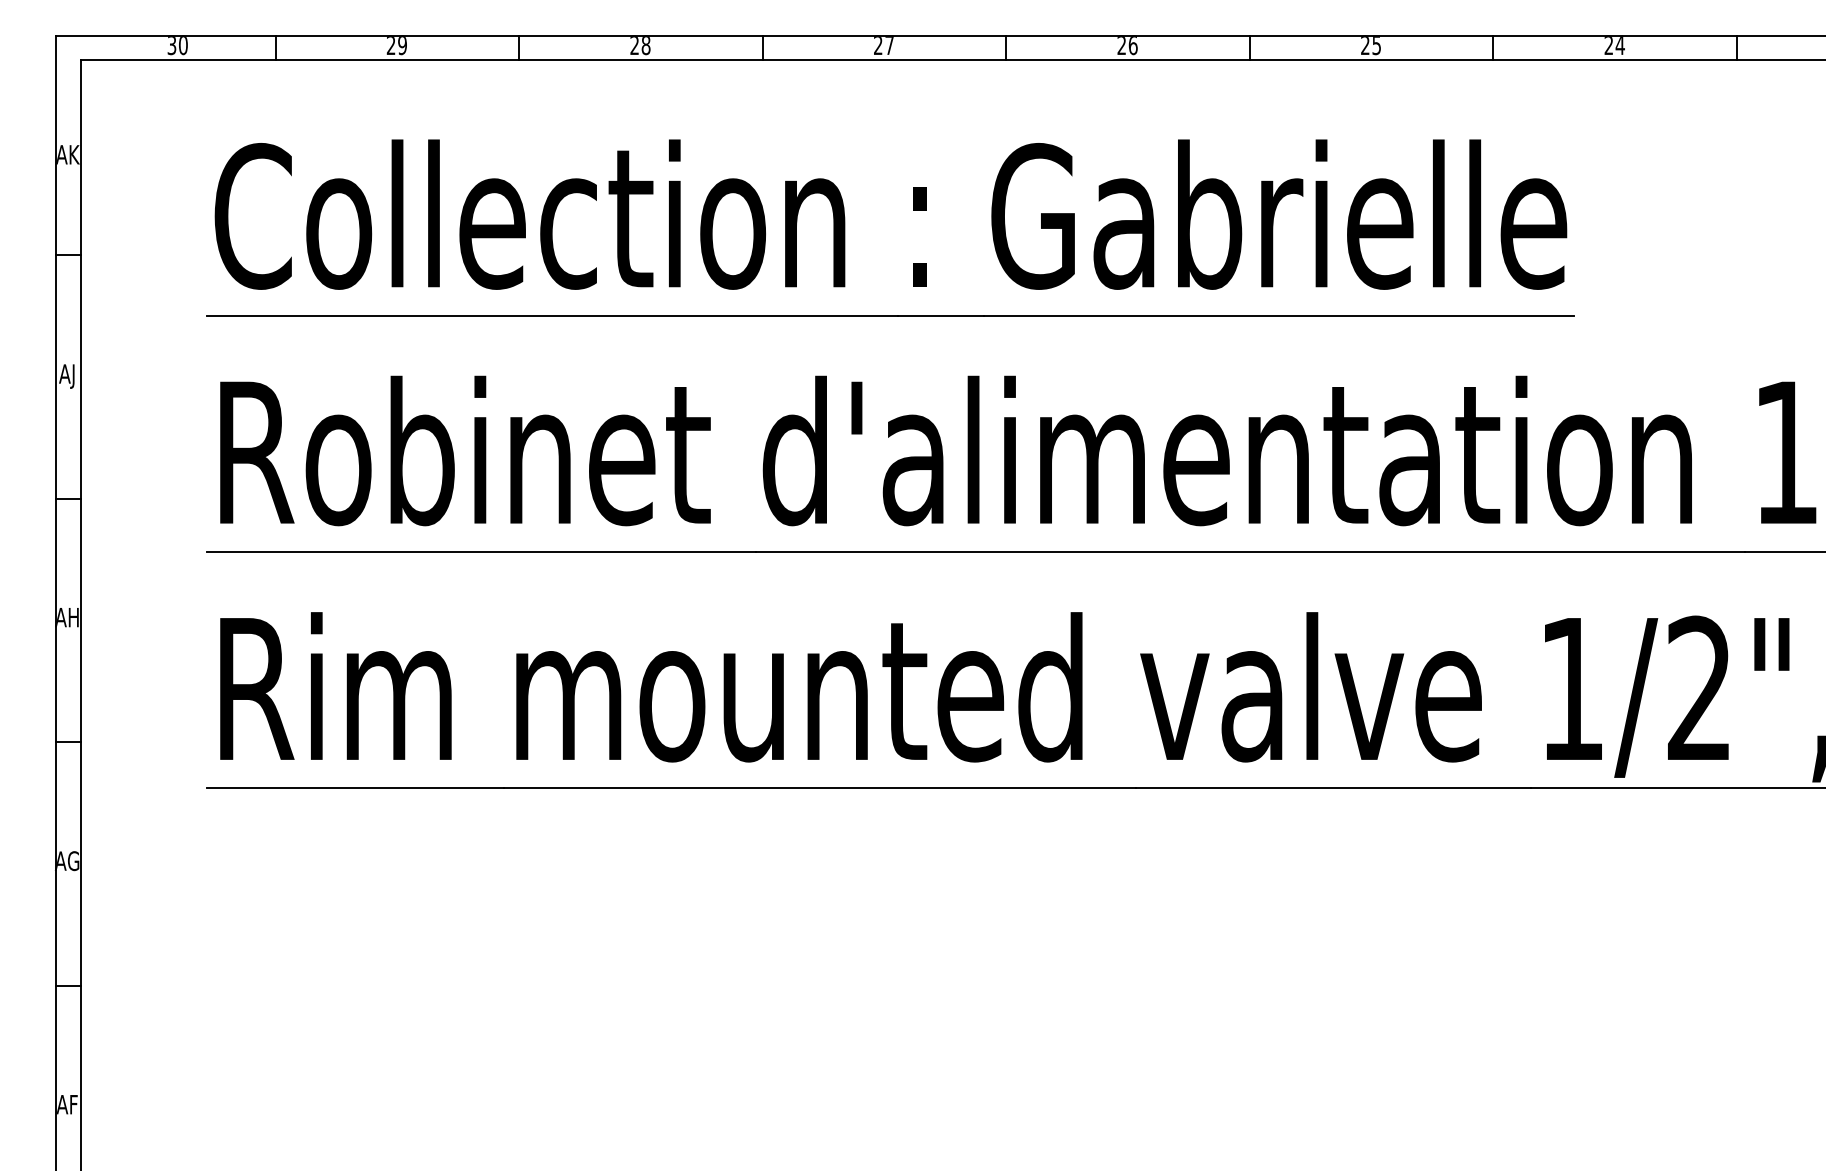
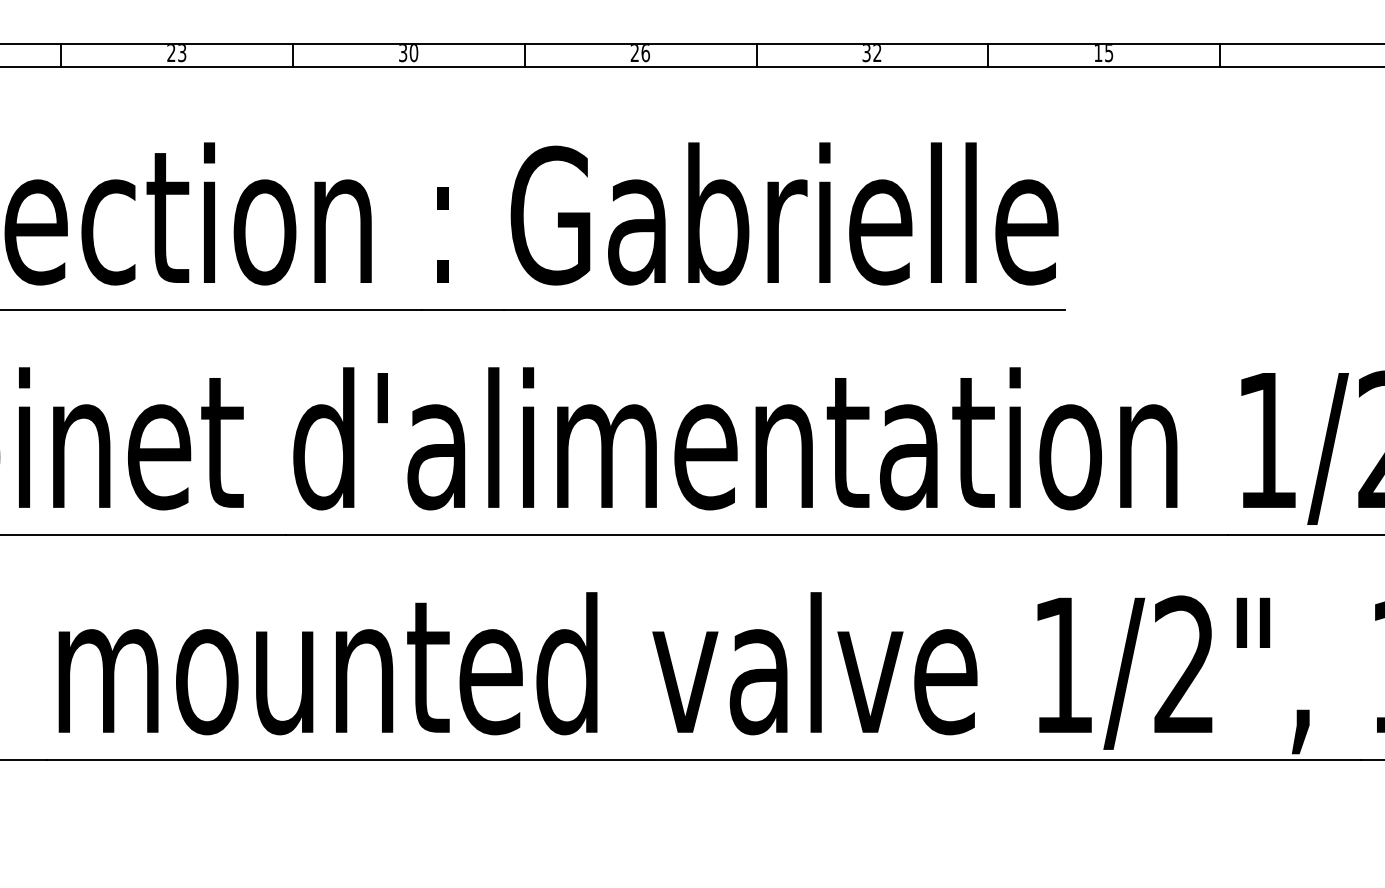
text: (645, 46) -> (181, 53), 28 -> 23
text: (884, 46) -> (409, 53), 27 -> 30
text: (1370, 46) -> (871, 53), 25 -> 32
text: (1614, 46) -> (1103, 53), 24 -> 15

